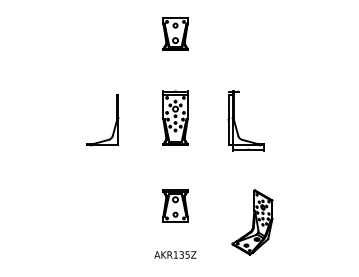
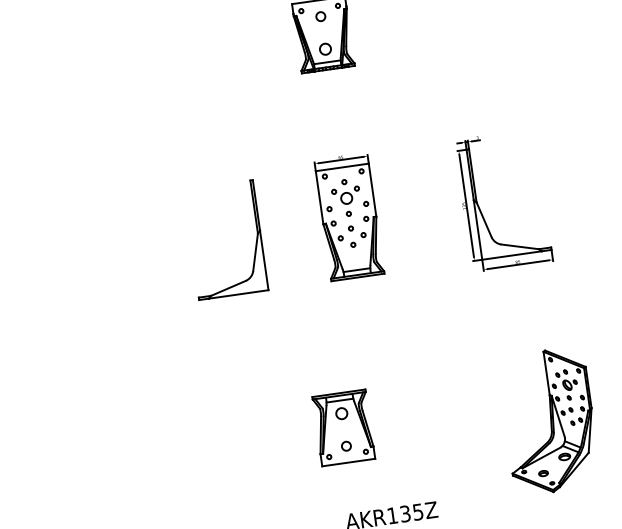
part: (114, 125) -> (253, 247), moved
part: (175, 205) -> (343, 426), moved

